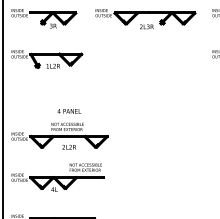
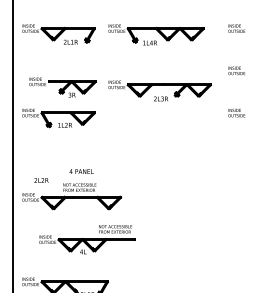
part: (43, 18) -> (62, 87), moved
part: (145, 18) -> (159, 90), moved
text: (69, 147) -> (41, 180), moved
part: (58, 177) -> (87, 239), moved

